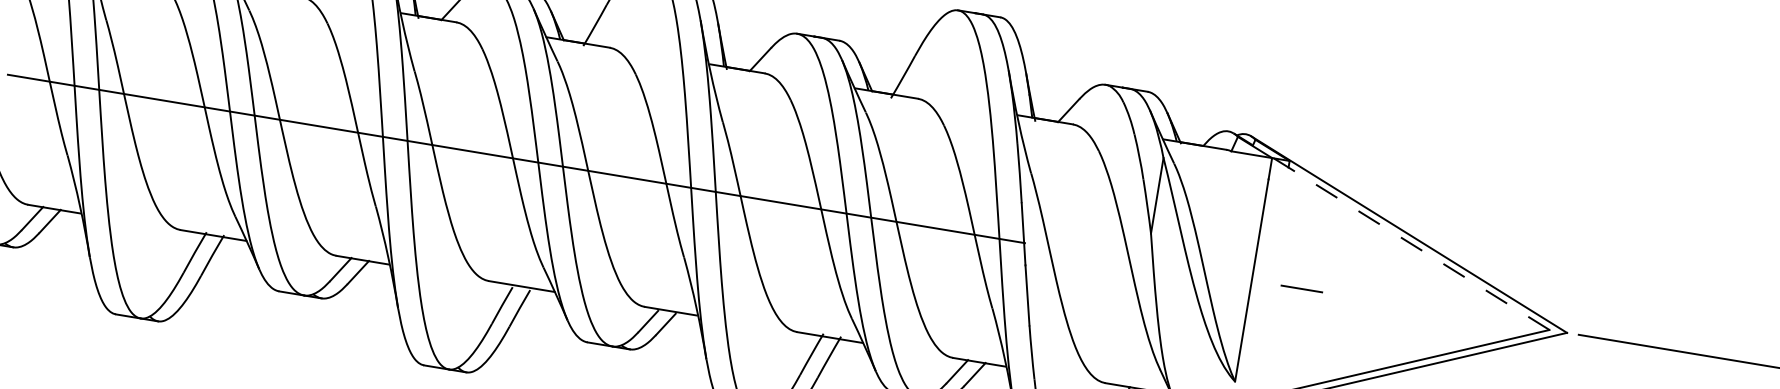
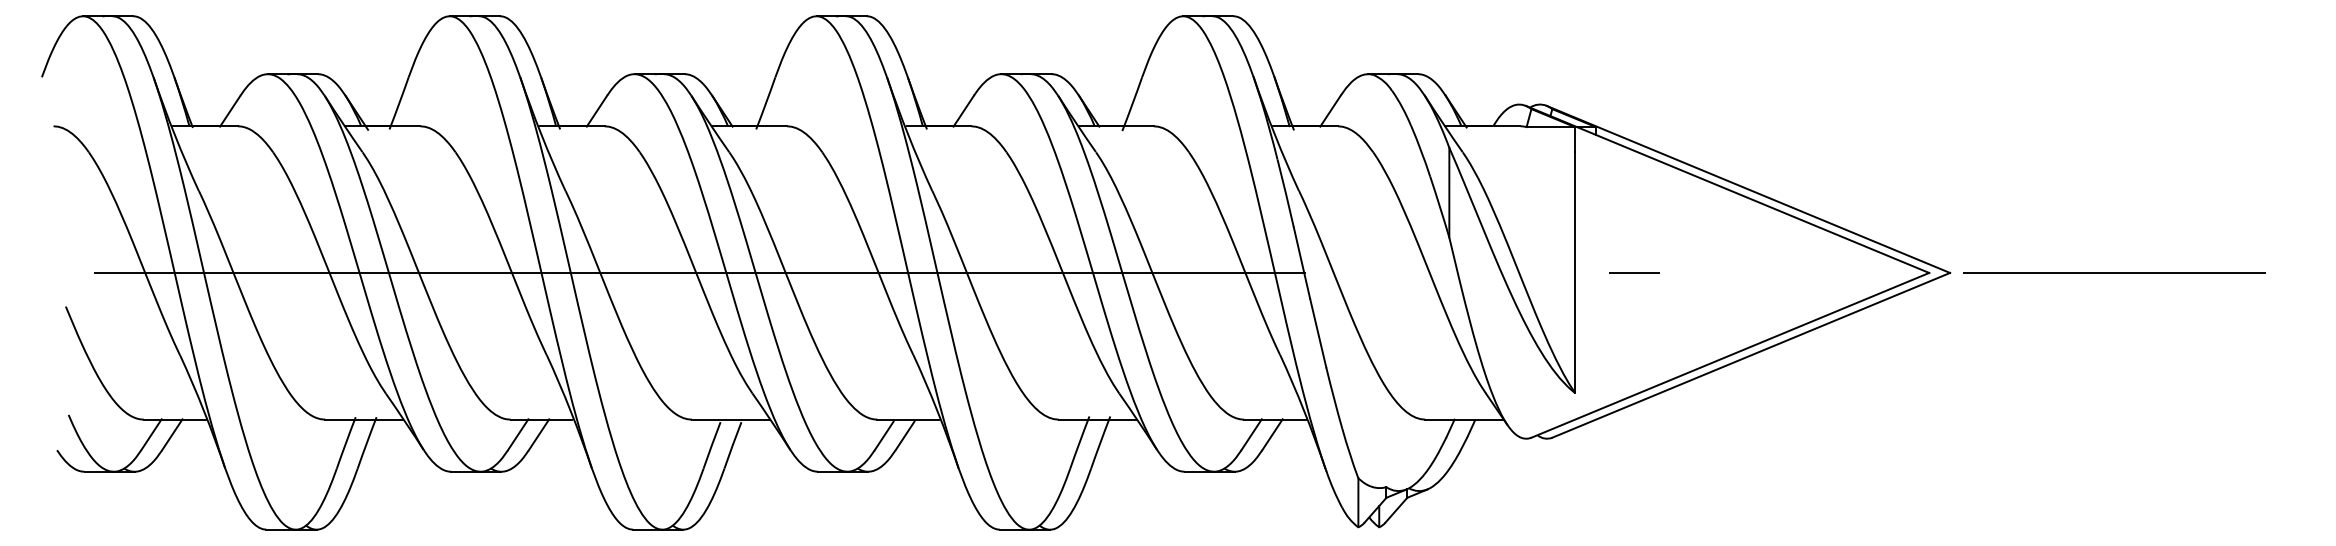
line: (1391, 231) -> (1727, 189), dashed -> solid

